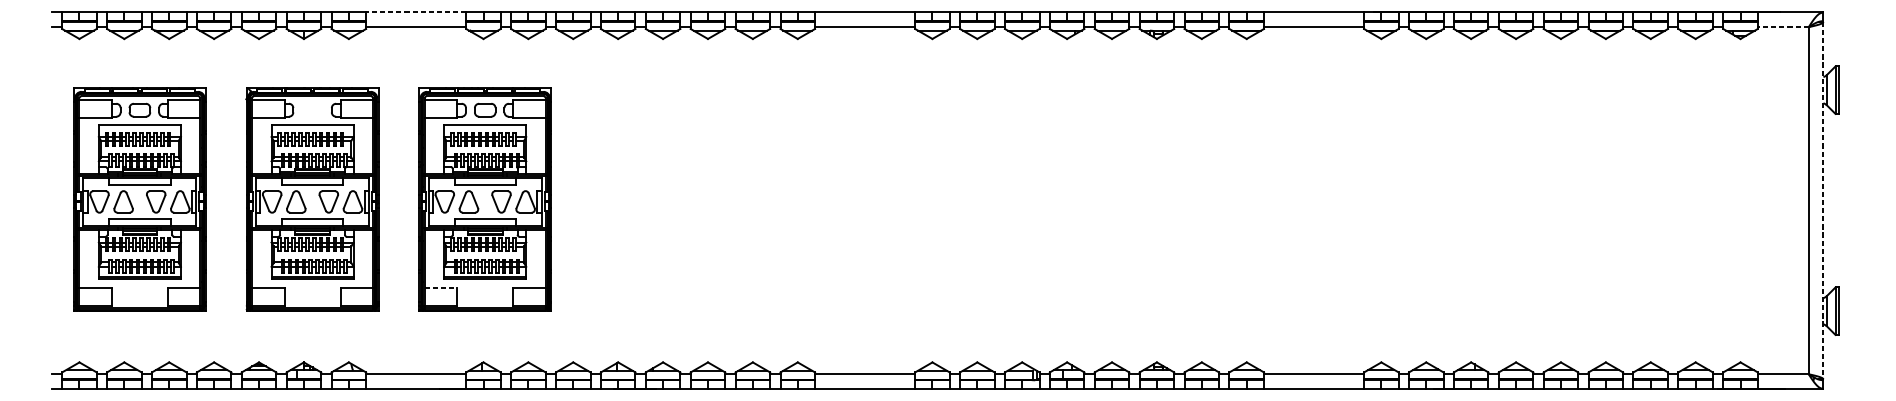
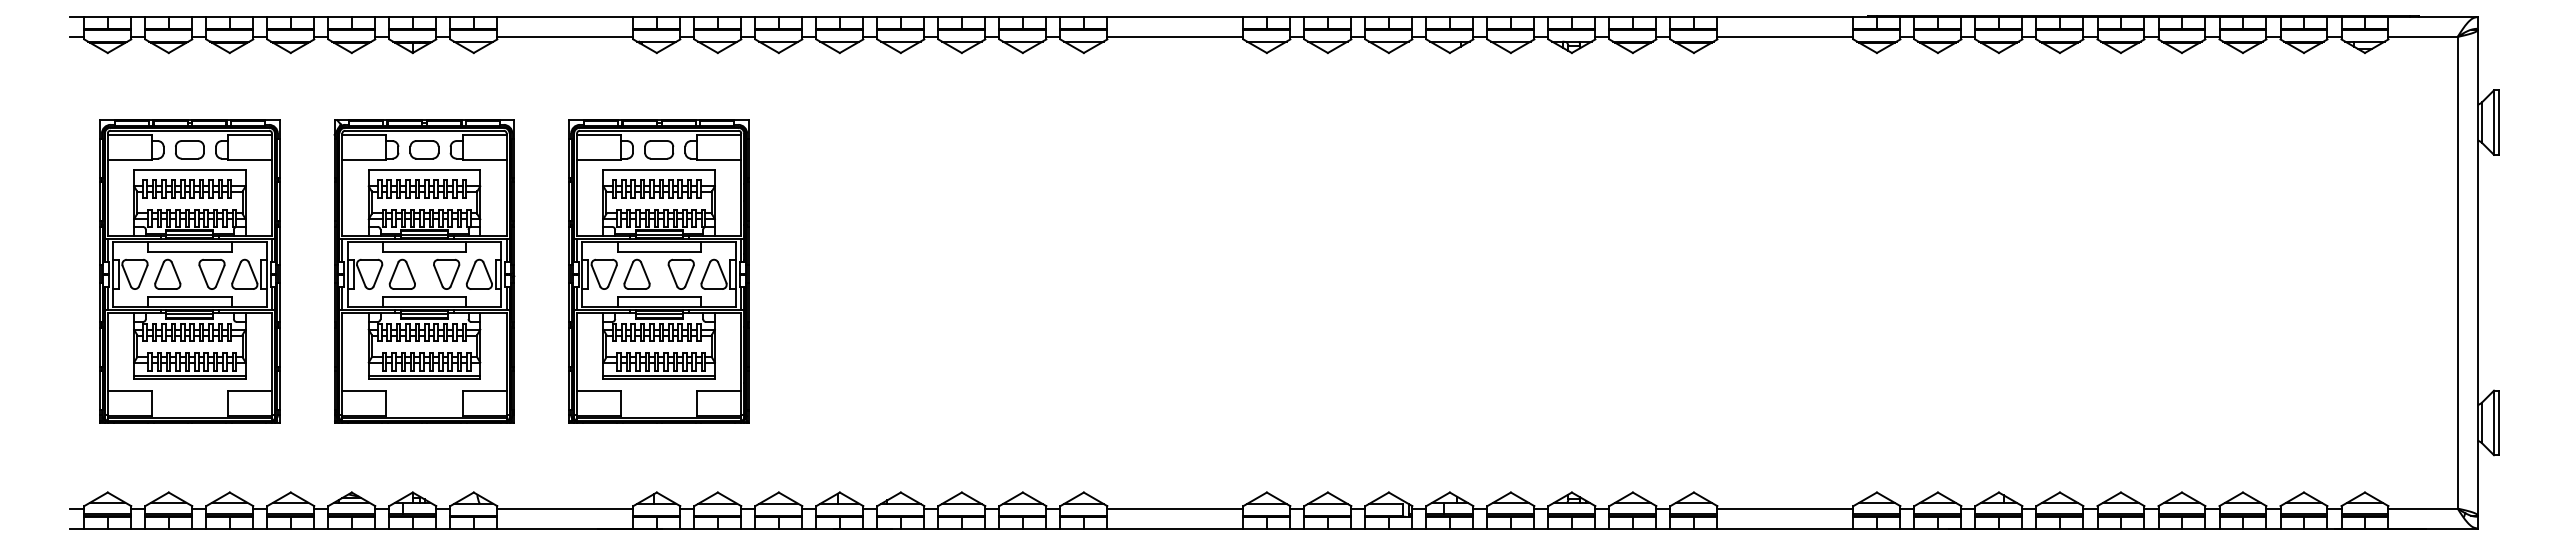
line: (415, 12) -> (564, 17), dashed -> solid
line: (1783, 26) -> (2423, 36), dashed -> solid
part: (312, 109) -> (424, 149), added
line: (1823, 200) -> (2477, 272), dashed -> solid
line: (441, 288) -> (599, 391), dashed -> solid

